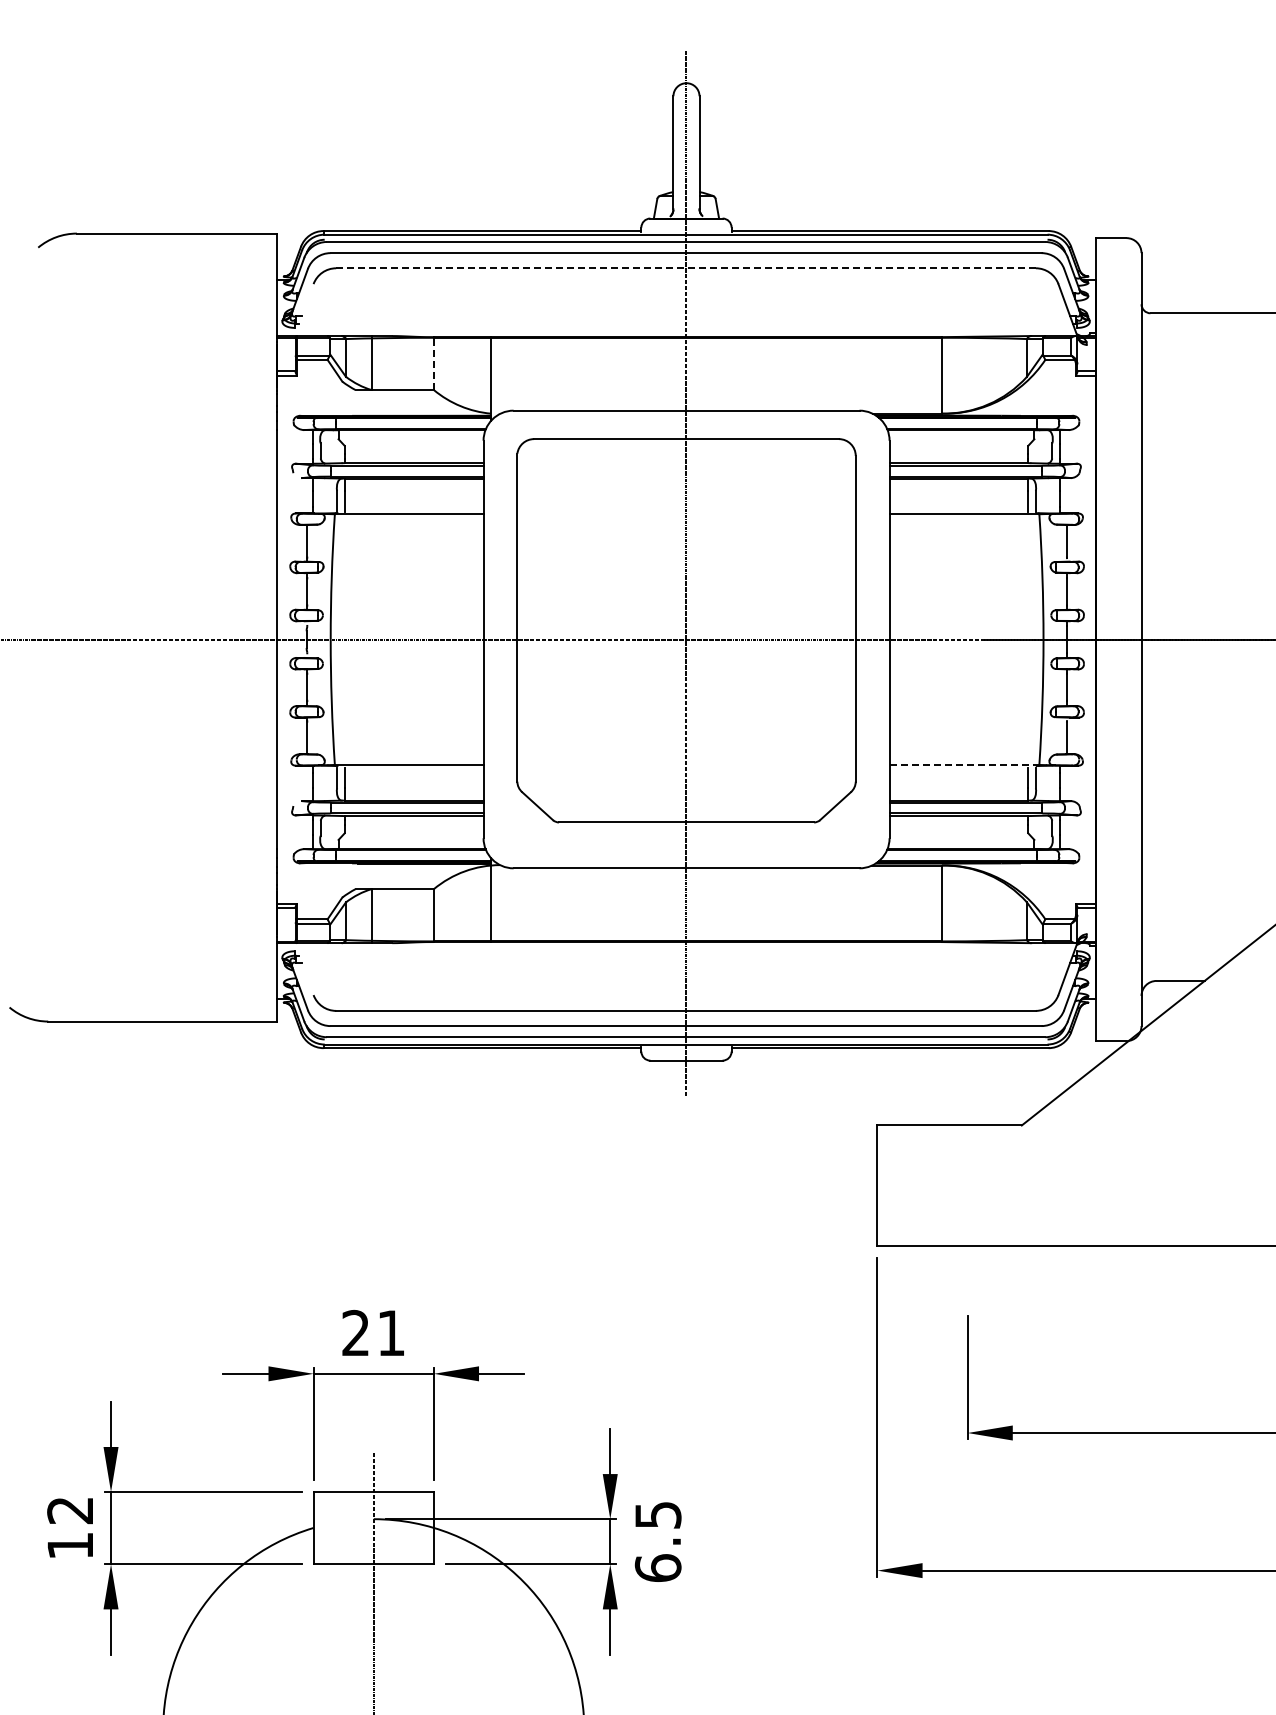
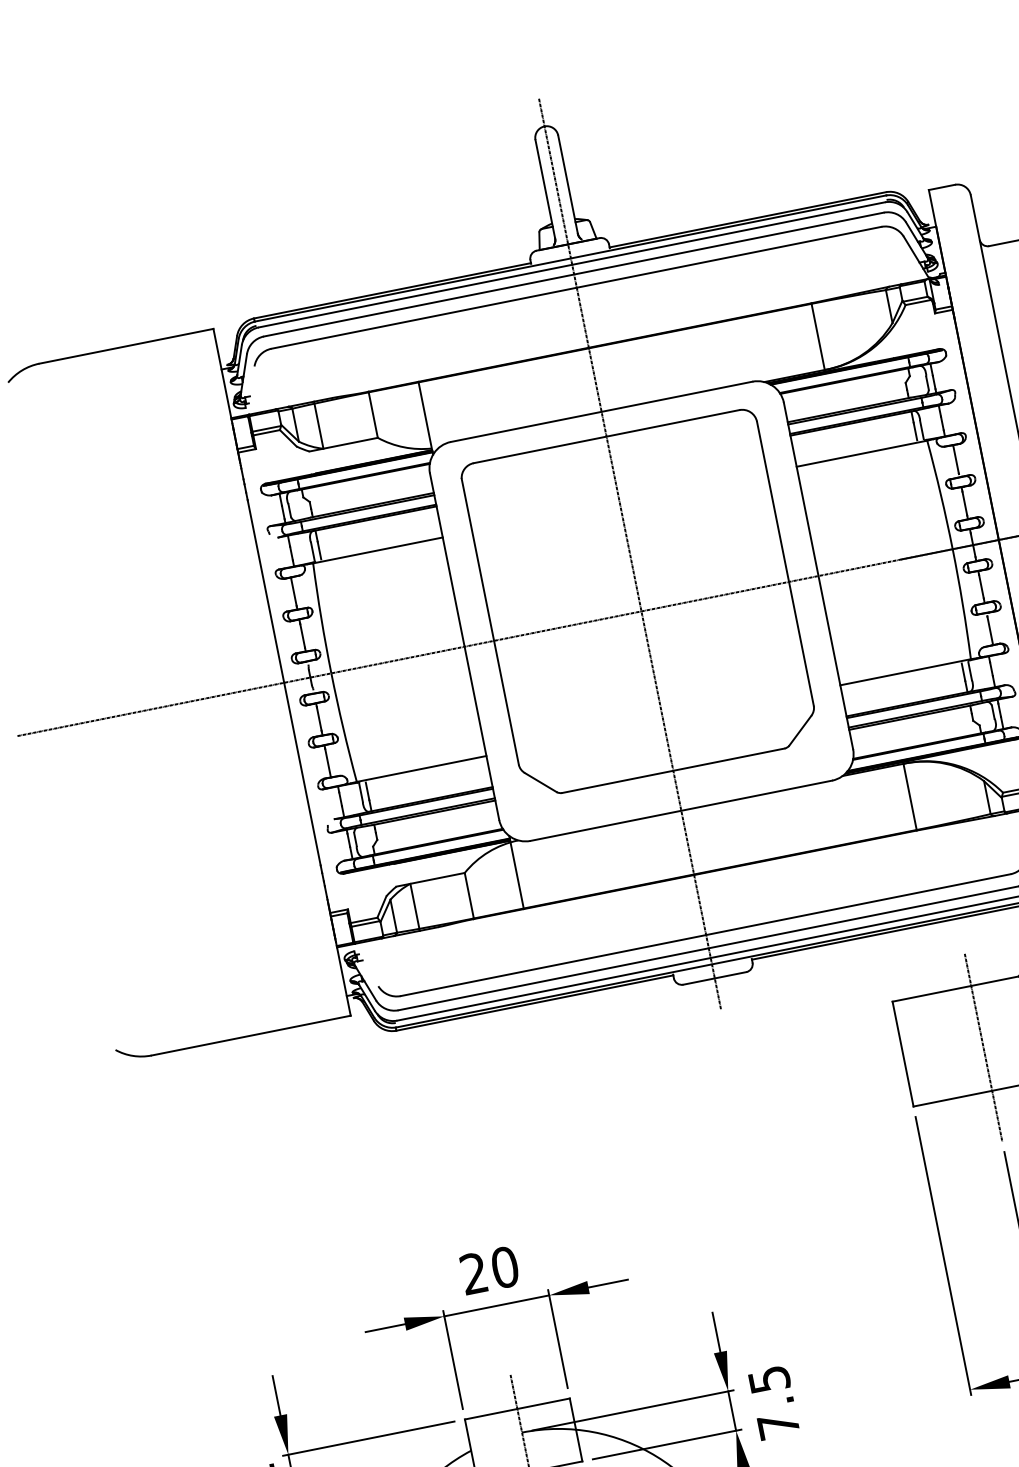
line: (686, 268) -> (576, 287), dashed -> solid
line: (433, 363) -> (372, 414), dashed -> solid
line: (964, 764) -> (905, 671), dashed -> solid
line: (967, 1196) -> (983, 1047), added
text: (391, 1332) -> (505, 1266), 21 -> 20
text: (657, 1567) -> (777, 1425), 6.5 -> 7.5

